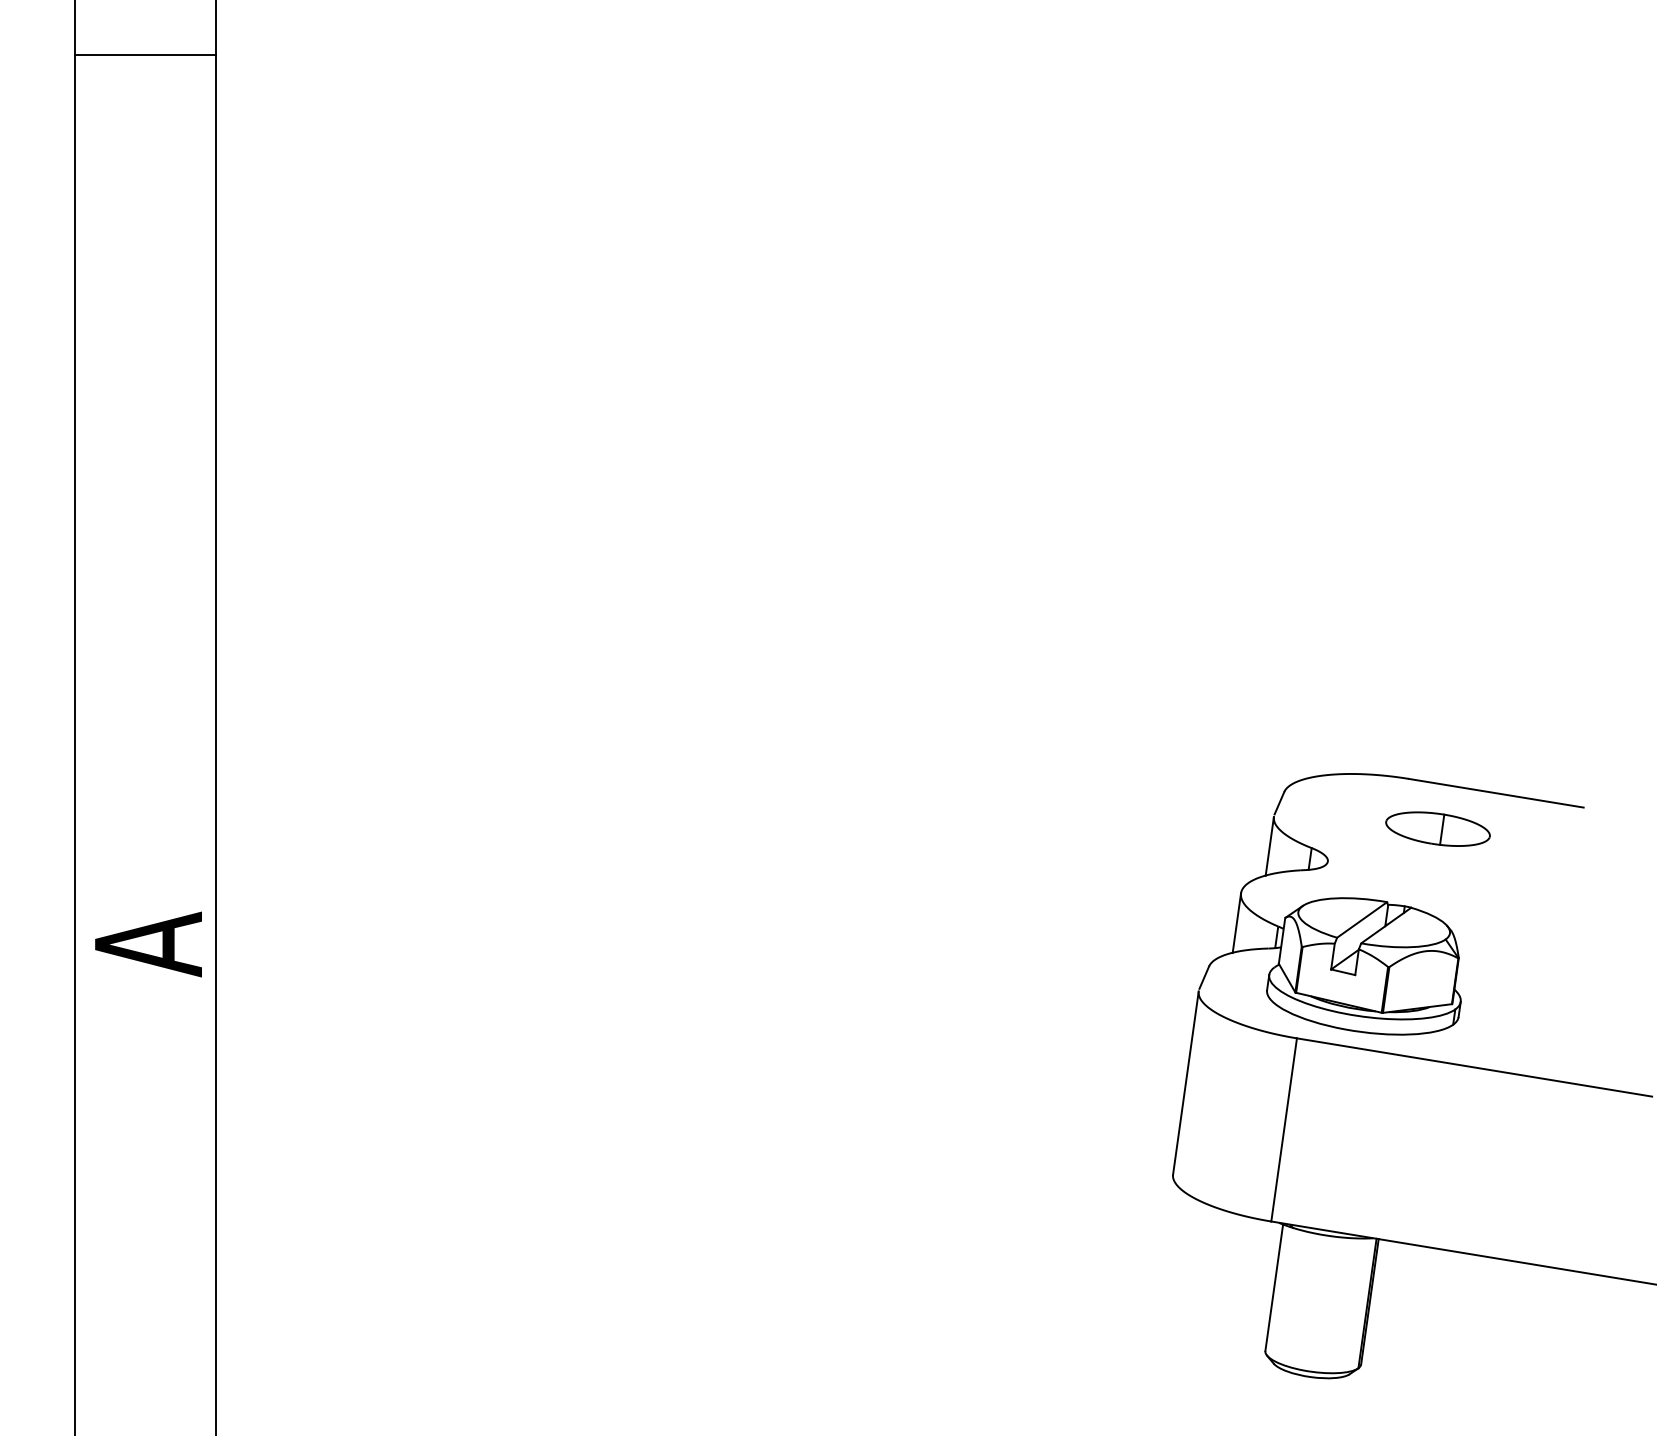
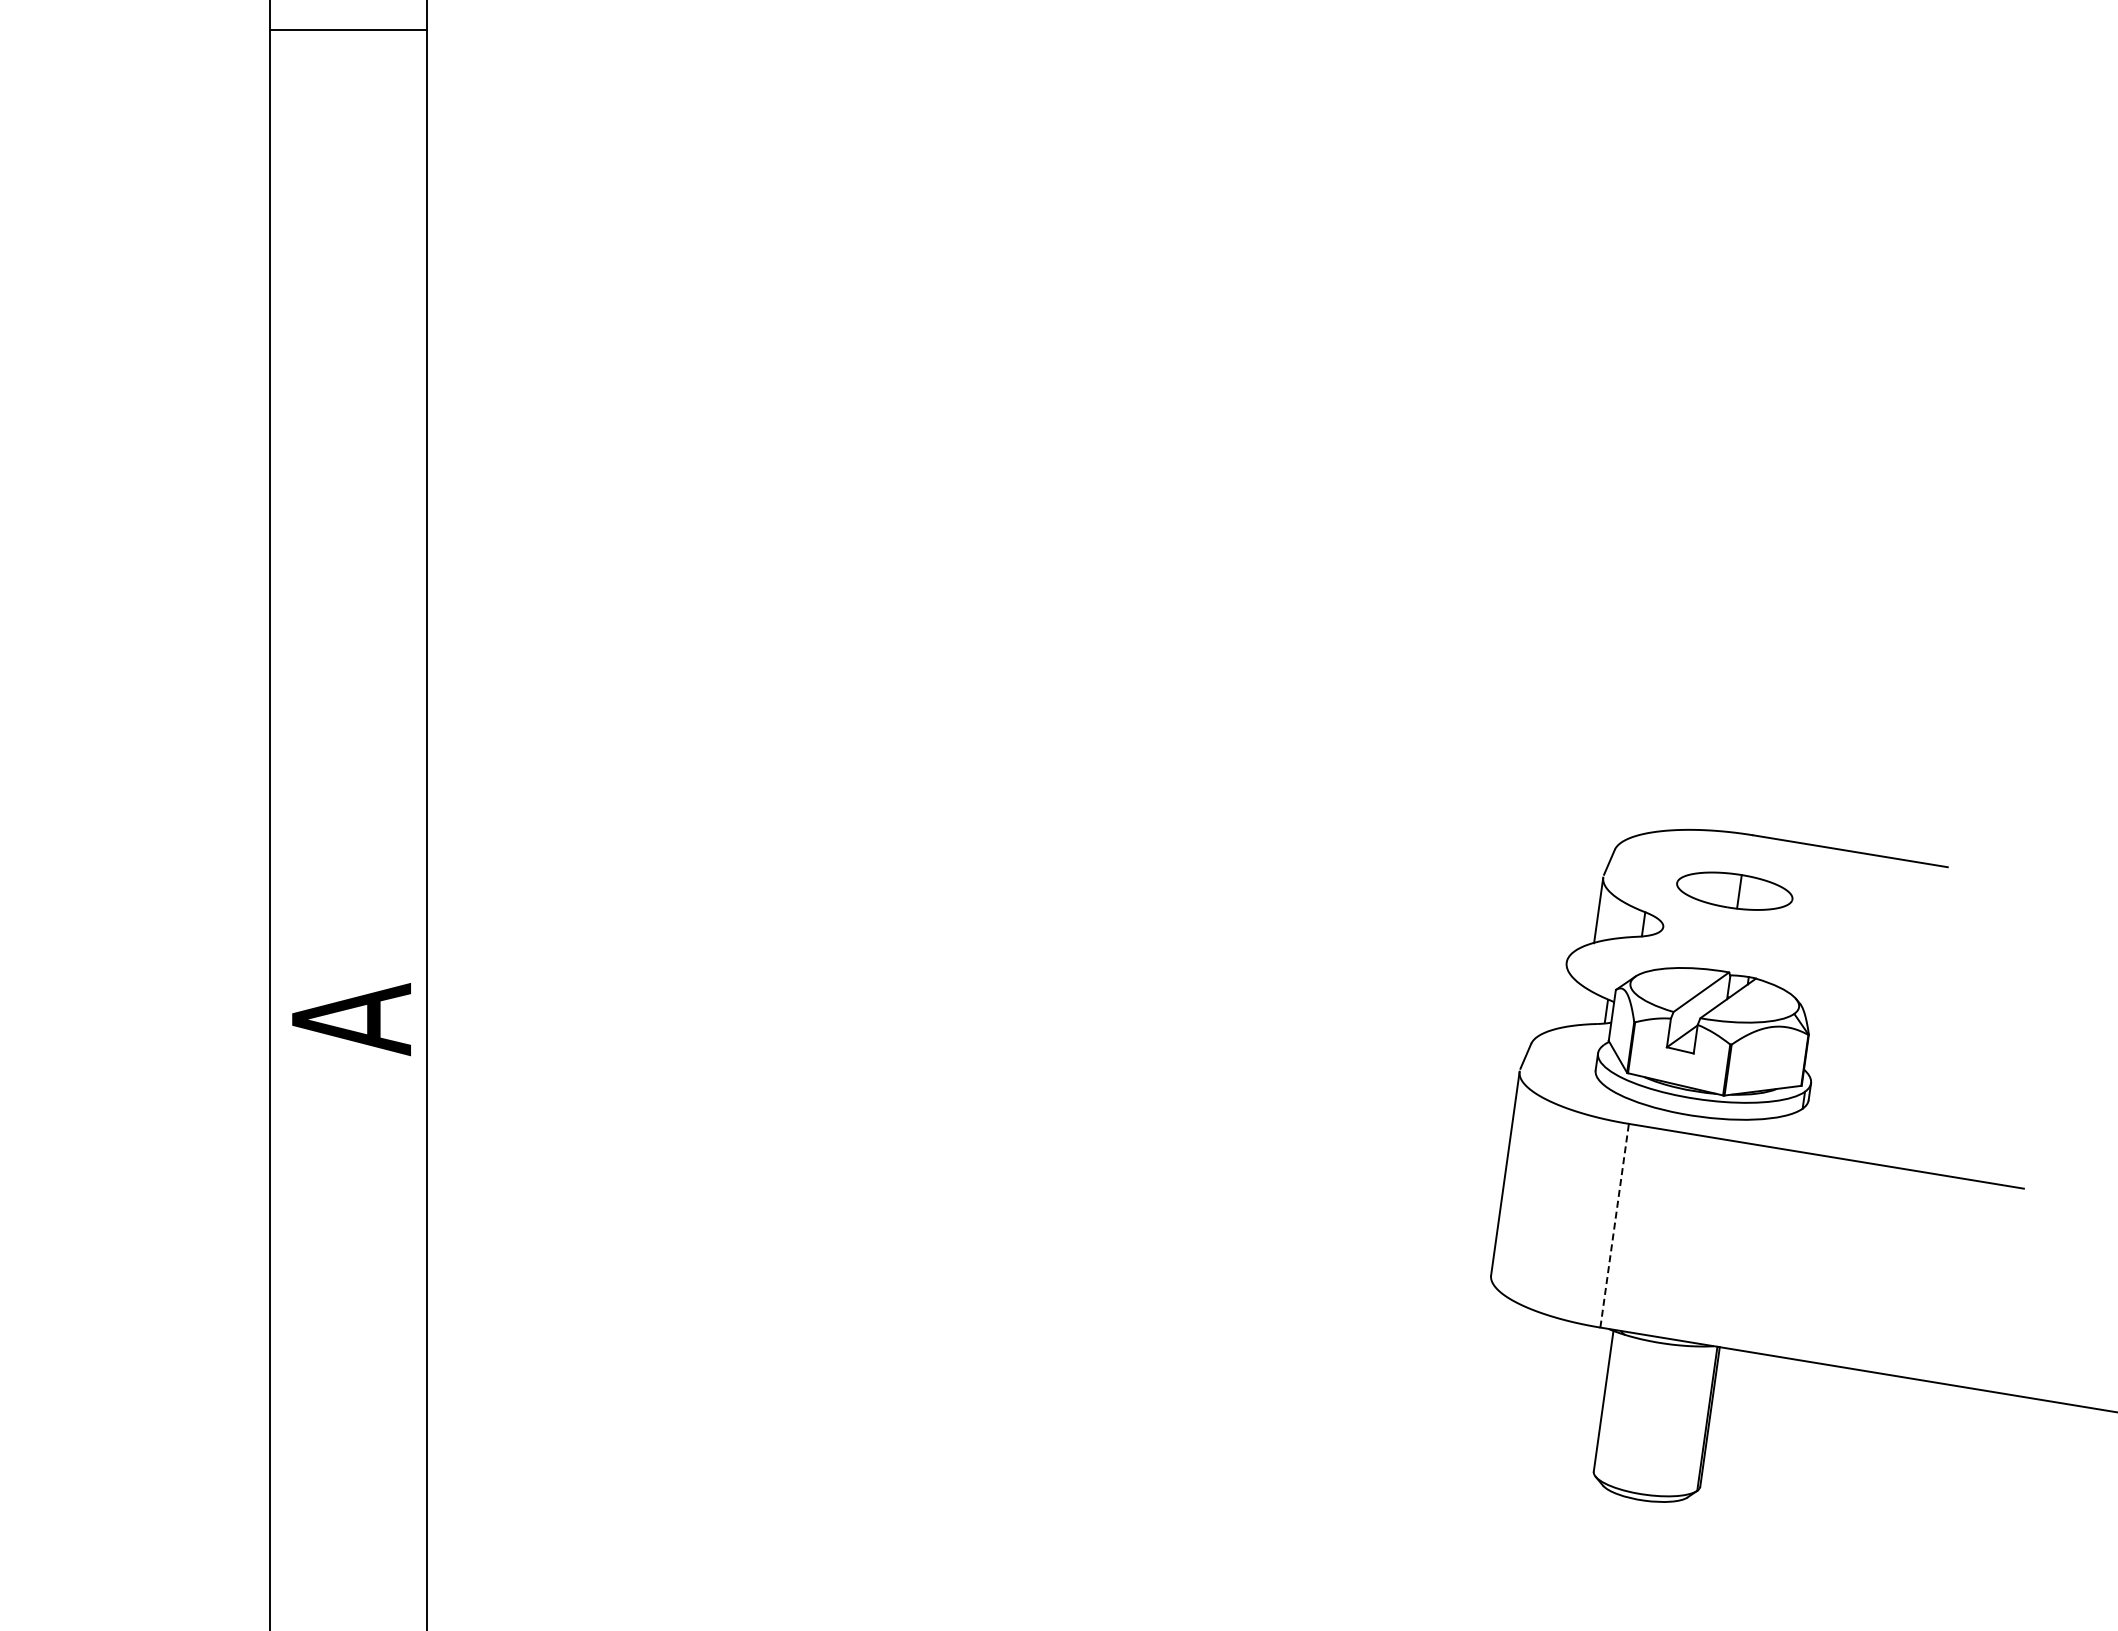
part: (1437, 828) -> (1734, 890), moved
line: (1236, 922) -> (1561, 995), removed
line: (1284, 1129) -> (1614, 1225), solid -> dashed

